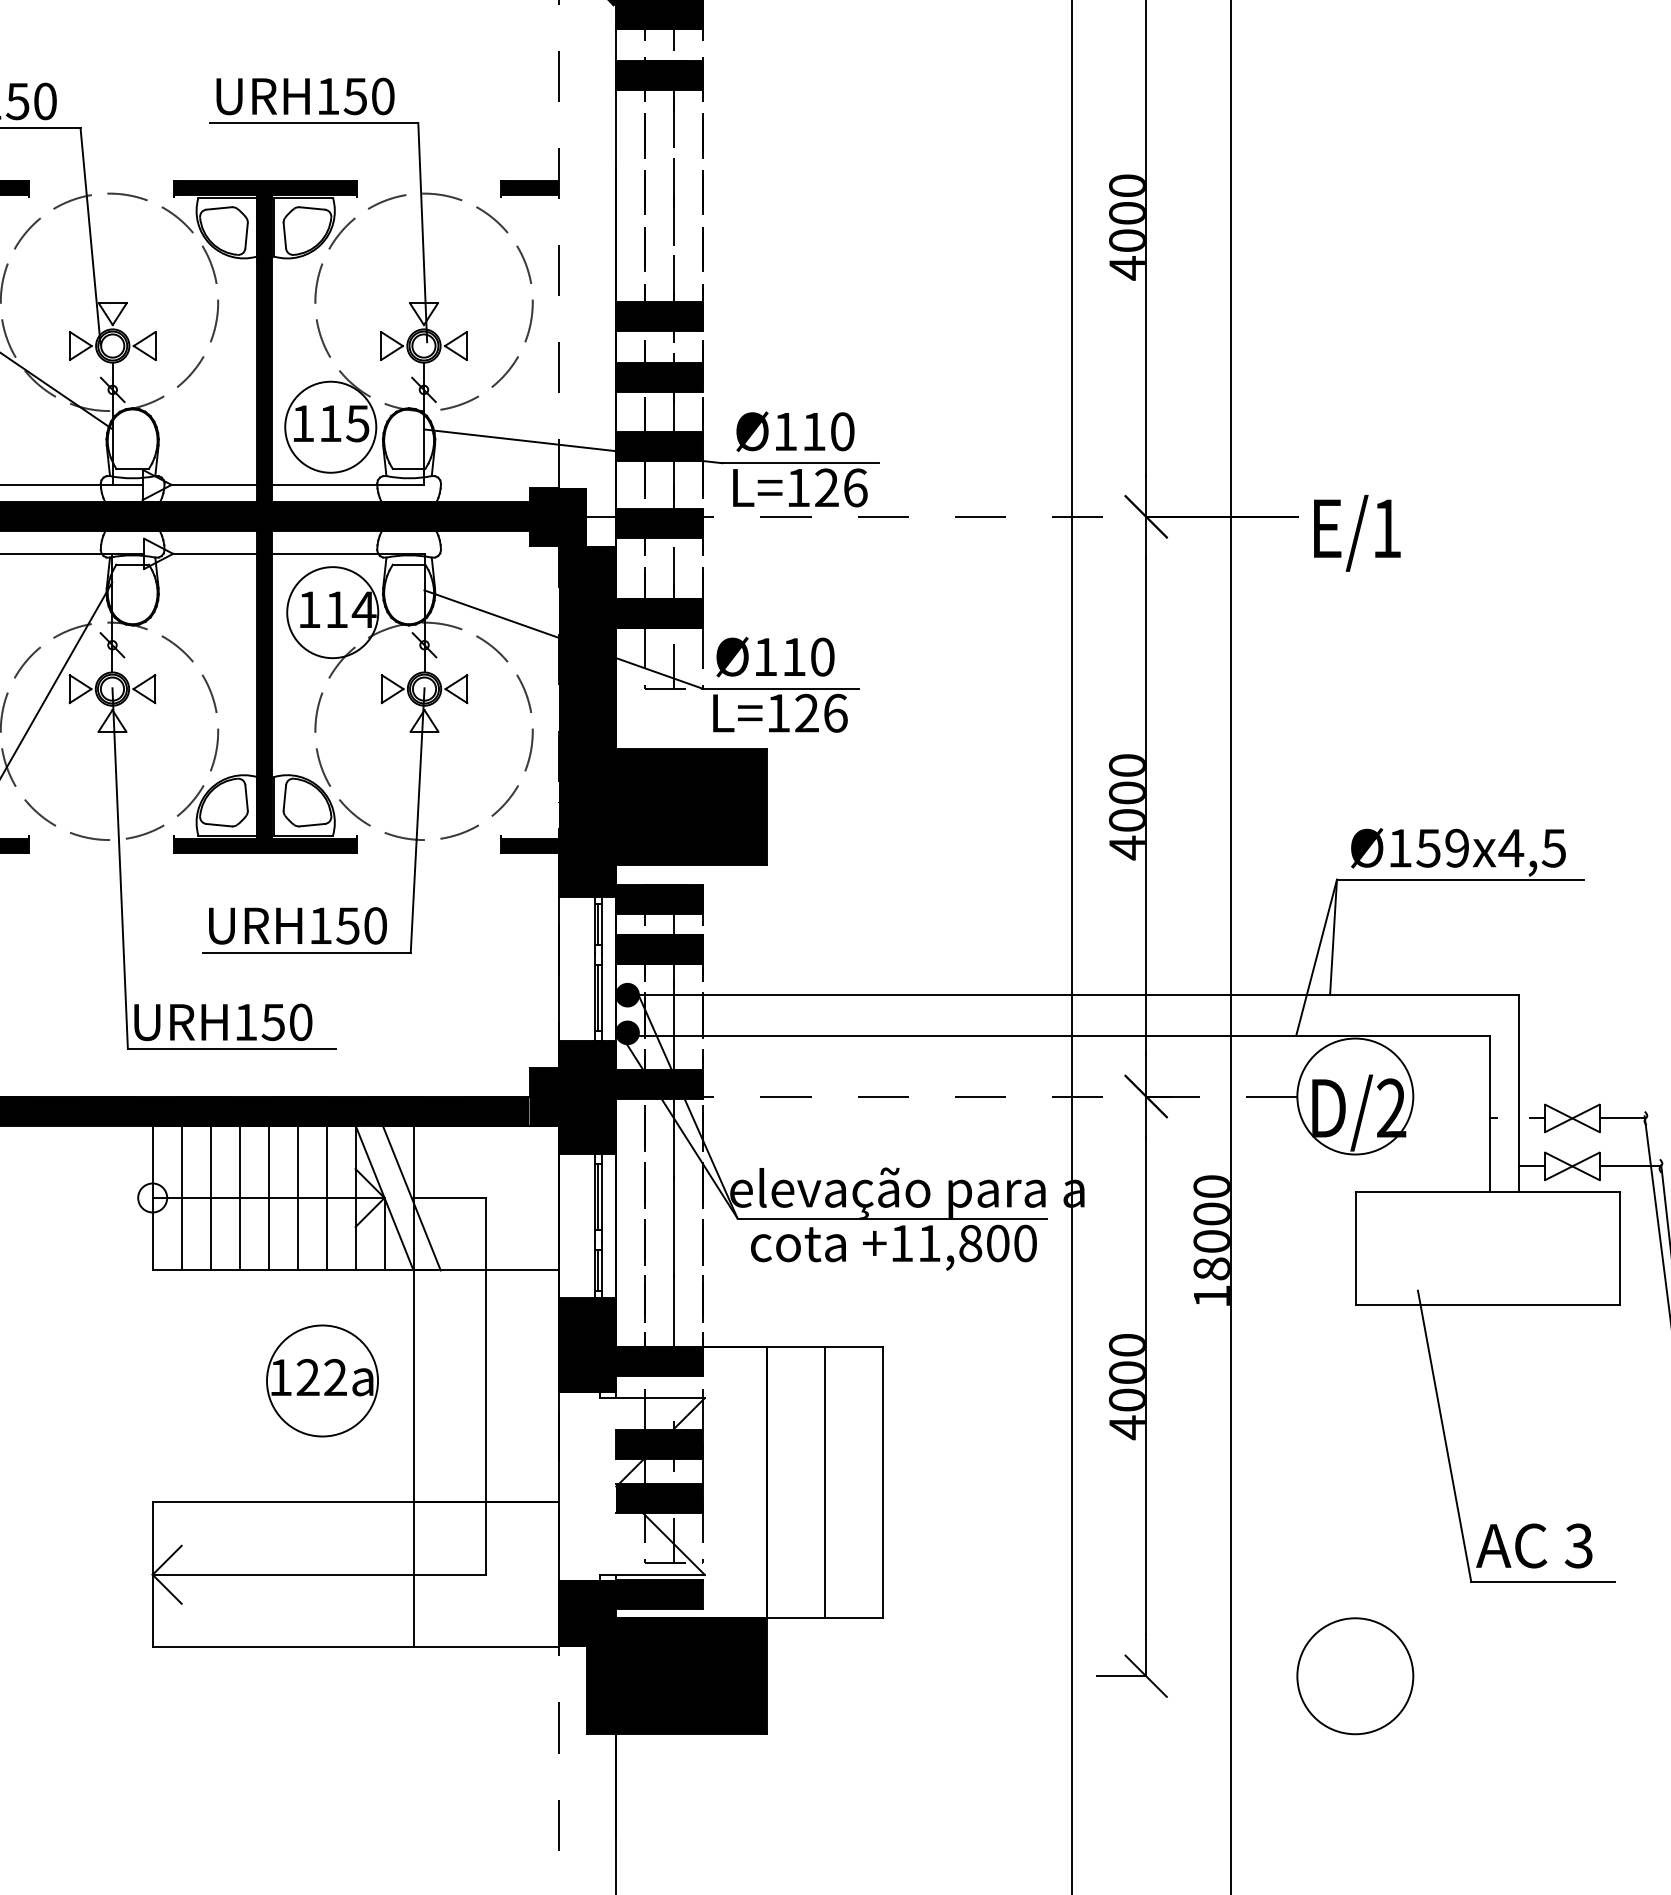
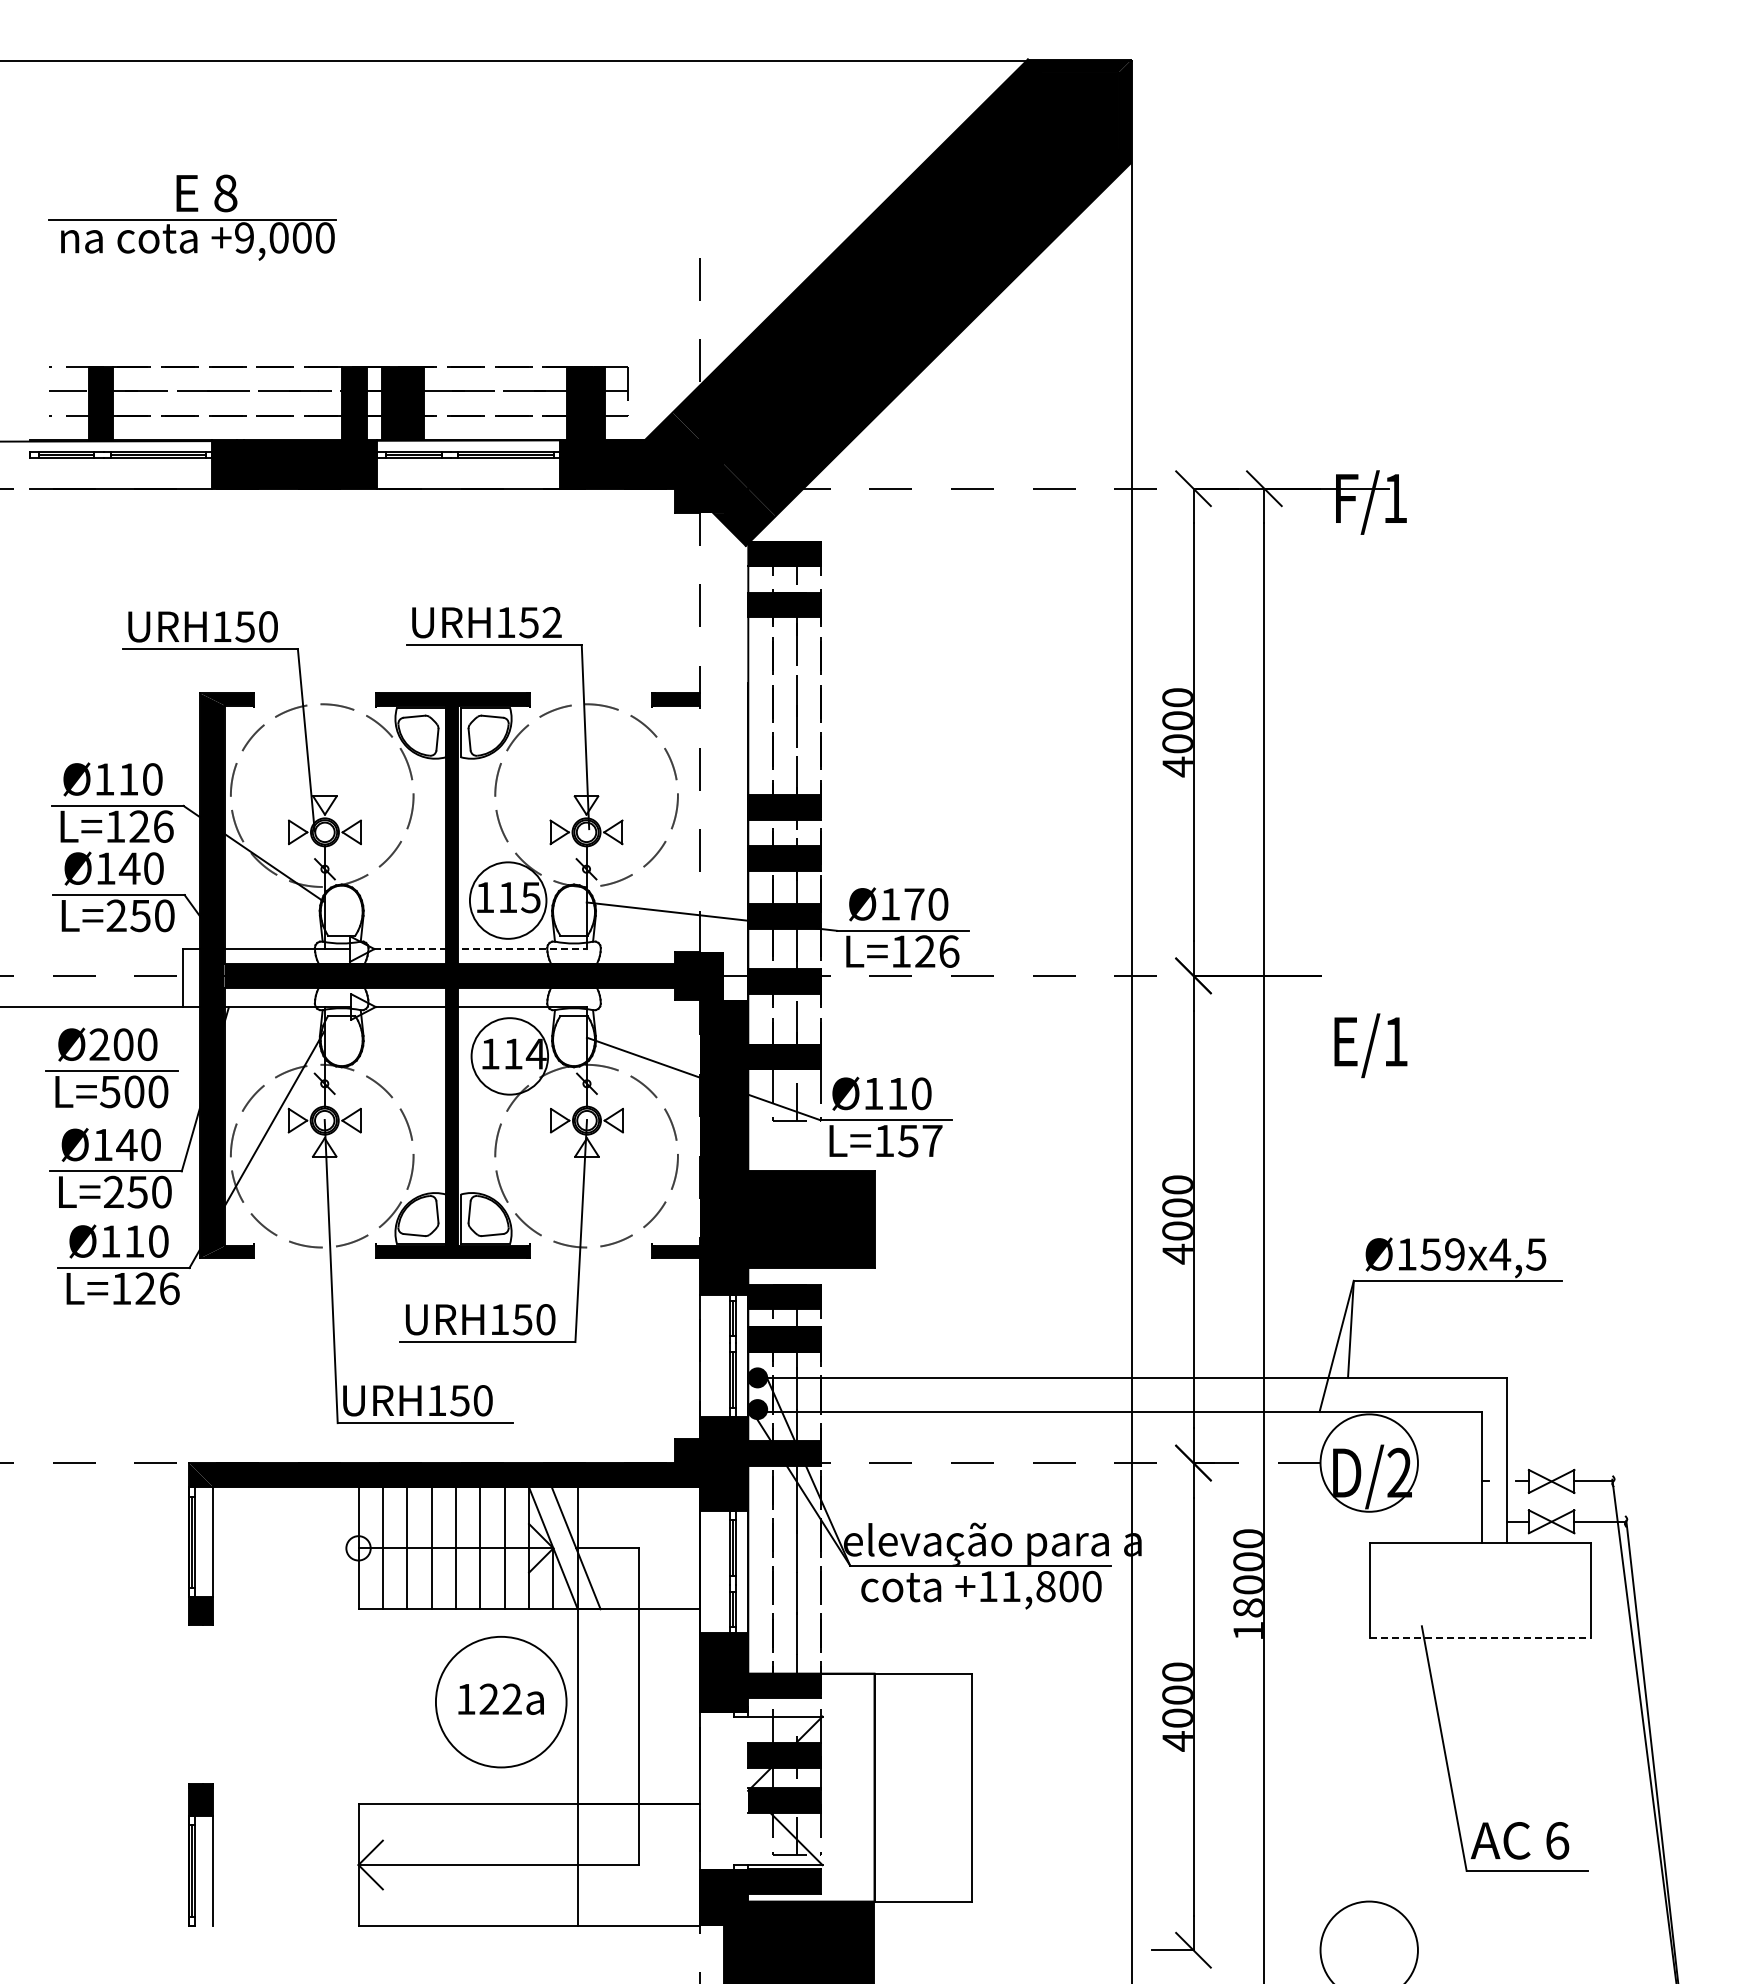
text: (382, 96) -> (551, 622), URH150 -> URH152
text: (814, 431) -> (914, 904), Ø110 -> Ø170
line: (297, 485) -> (480, 949), solid -> dashed
text: (1356, 533) -> (1370, 1045), moved
text: (821, 712) -> (920, 1140), L=126 -> L=157
line: (1487, 1305) -> (1480, 1638), solid -> dashed
circle: (321, 1380) -> (500, 1701), size x1.4
line: (824, 1482) -> (923, 1787), removed
text: (1579, 1545) -> (1557, 1840), 3 -> 6

